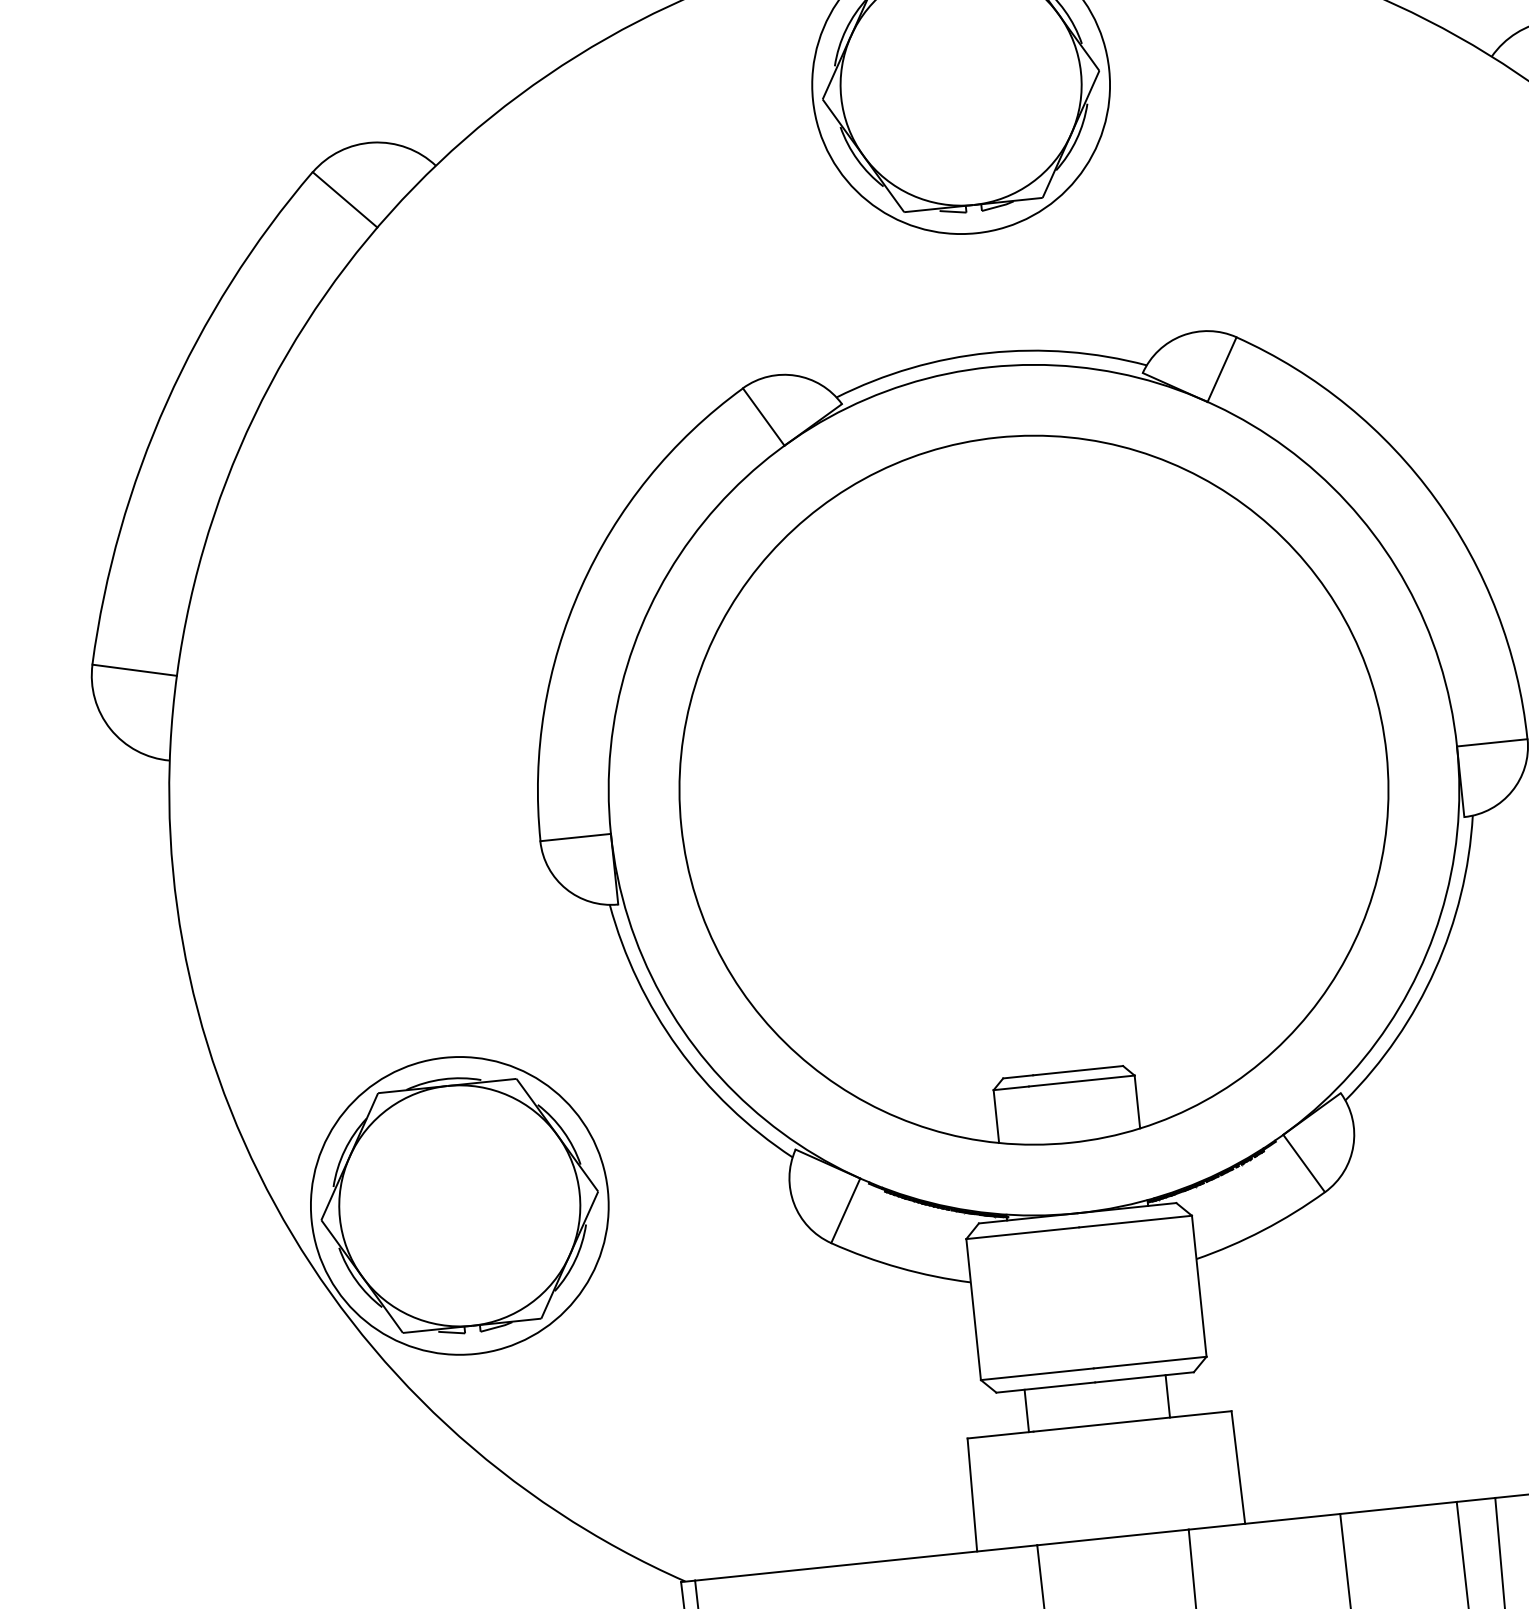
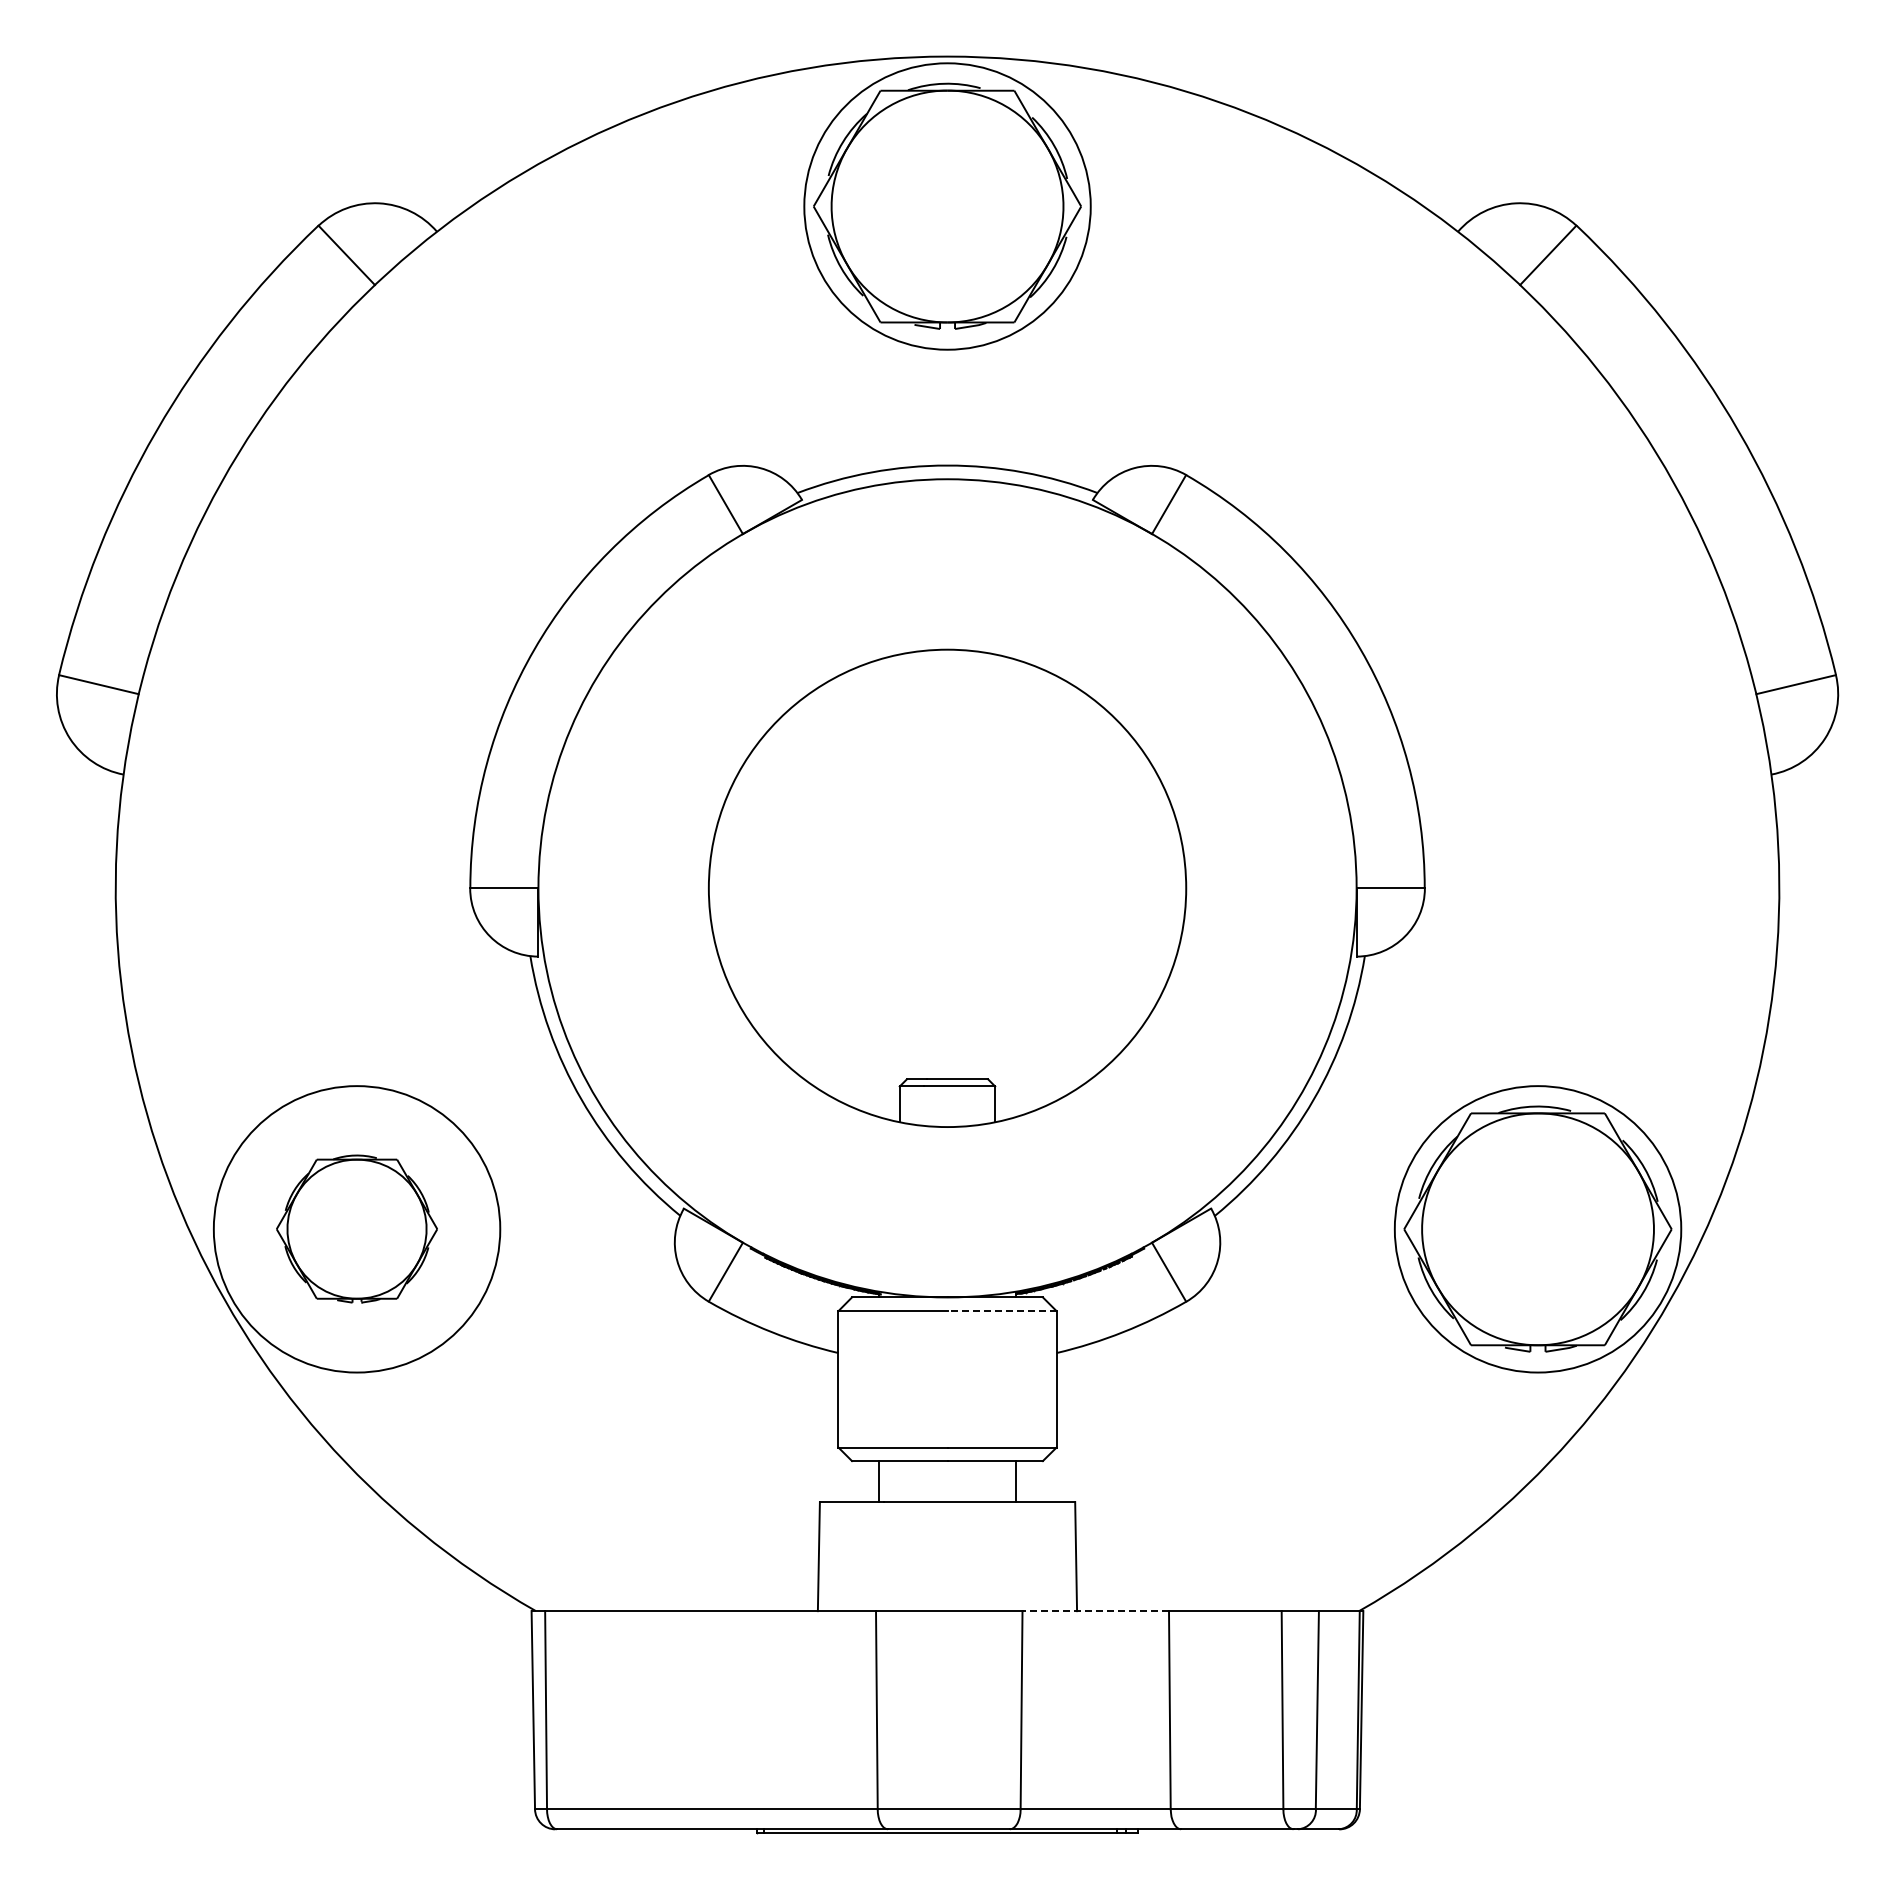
part: (1033, 790) -> (947, 888), size x0.7
part: (459, 1205) -> (356, 1228), size x0.6
line: (1136, 1221) -> (1002, 1311), solid -> dashed
line: (1264, 1522) -> (1095, 1611), solid -> dashed

